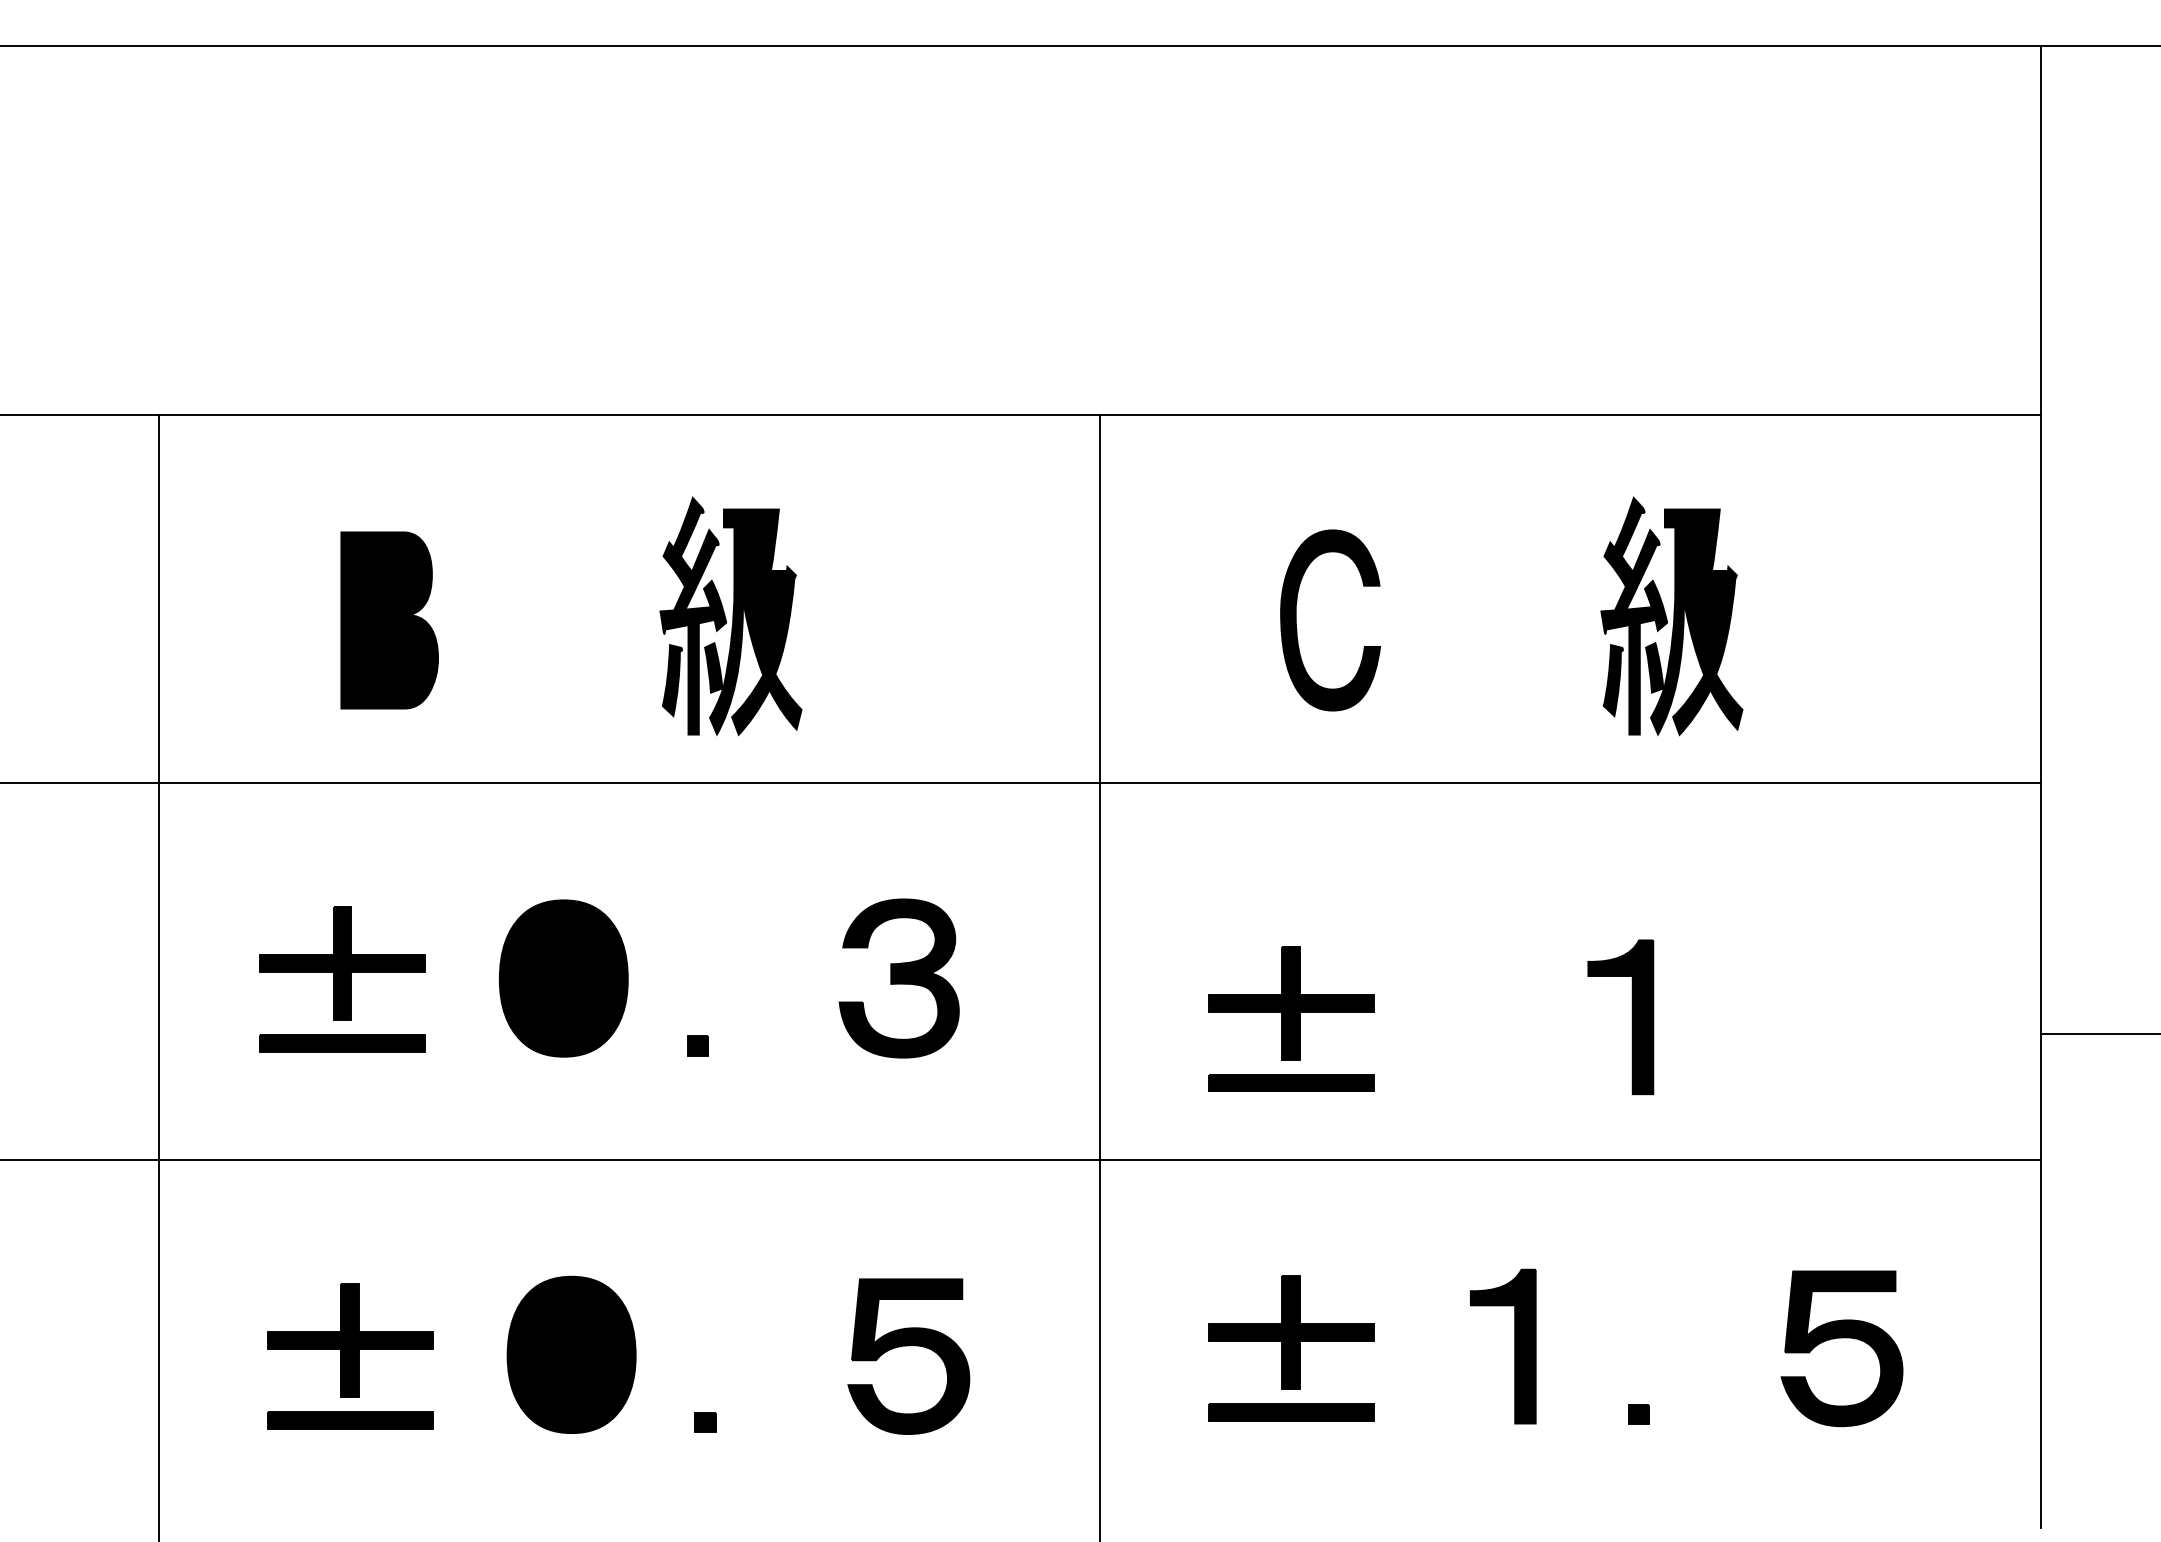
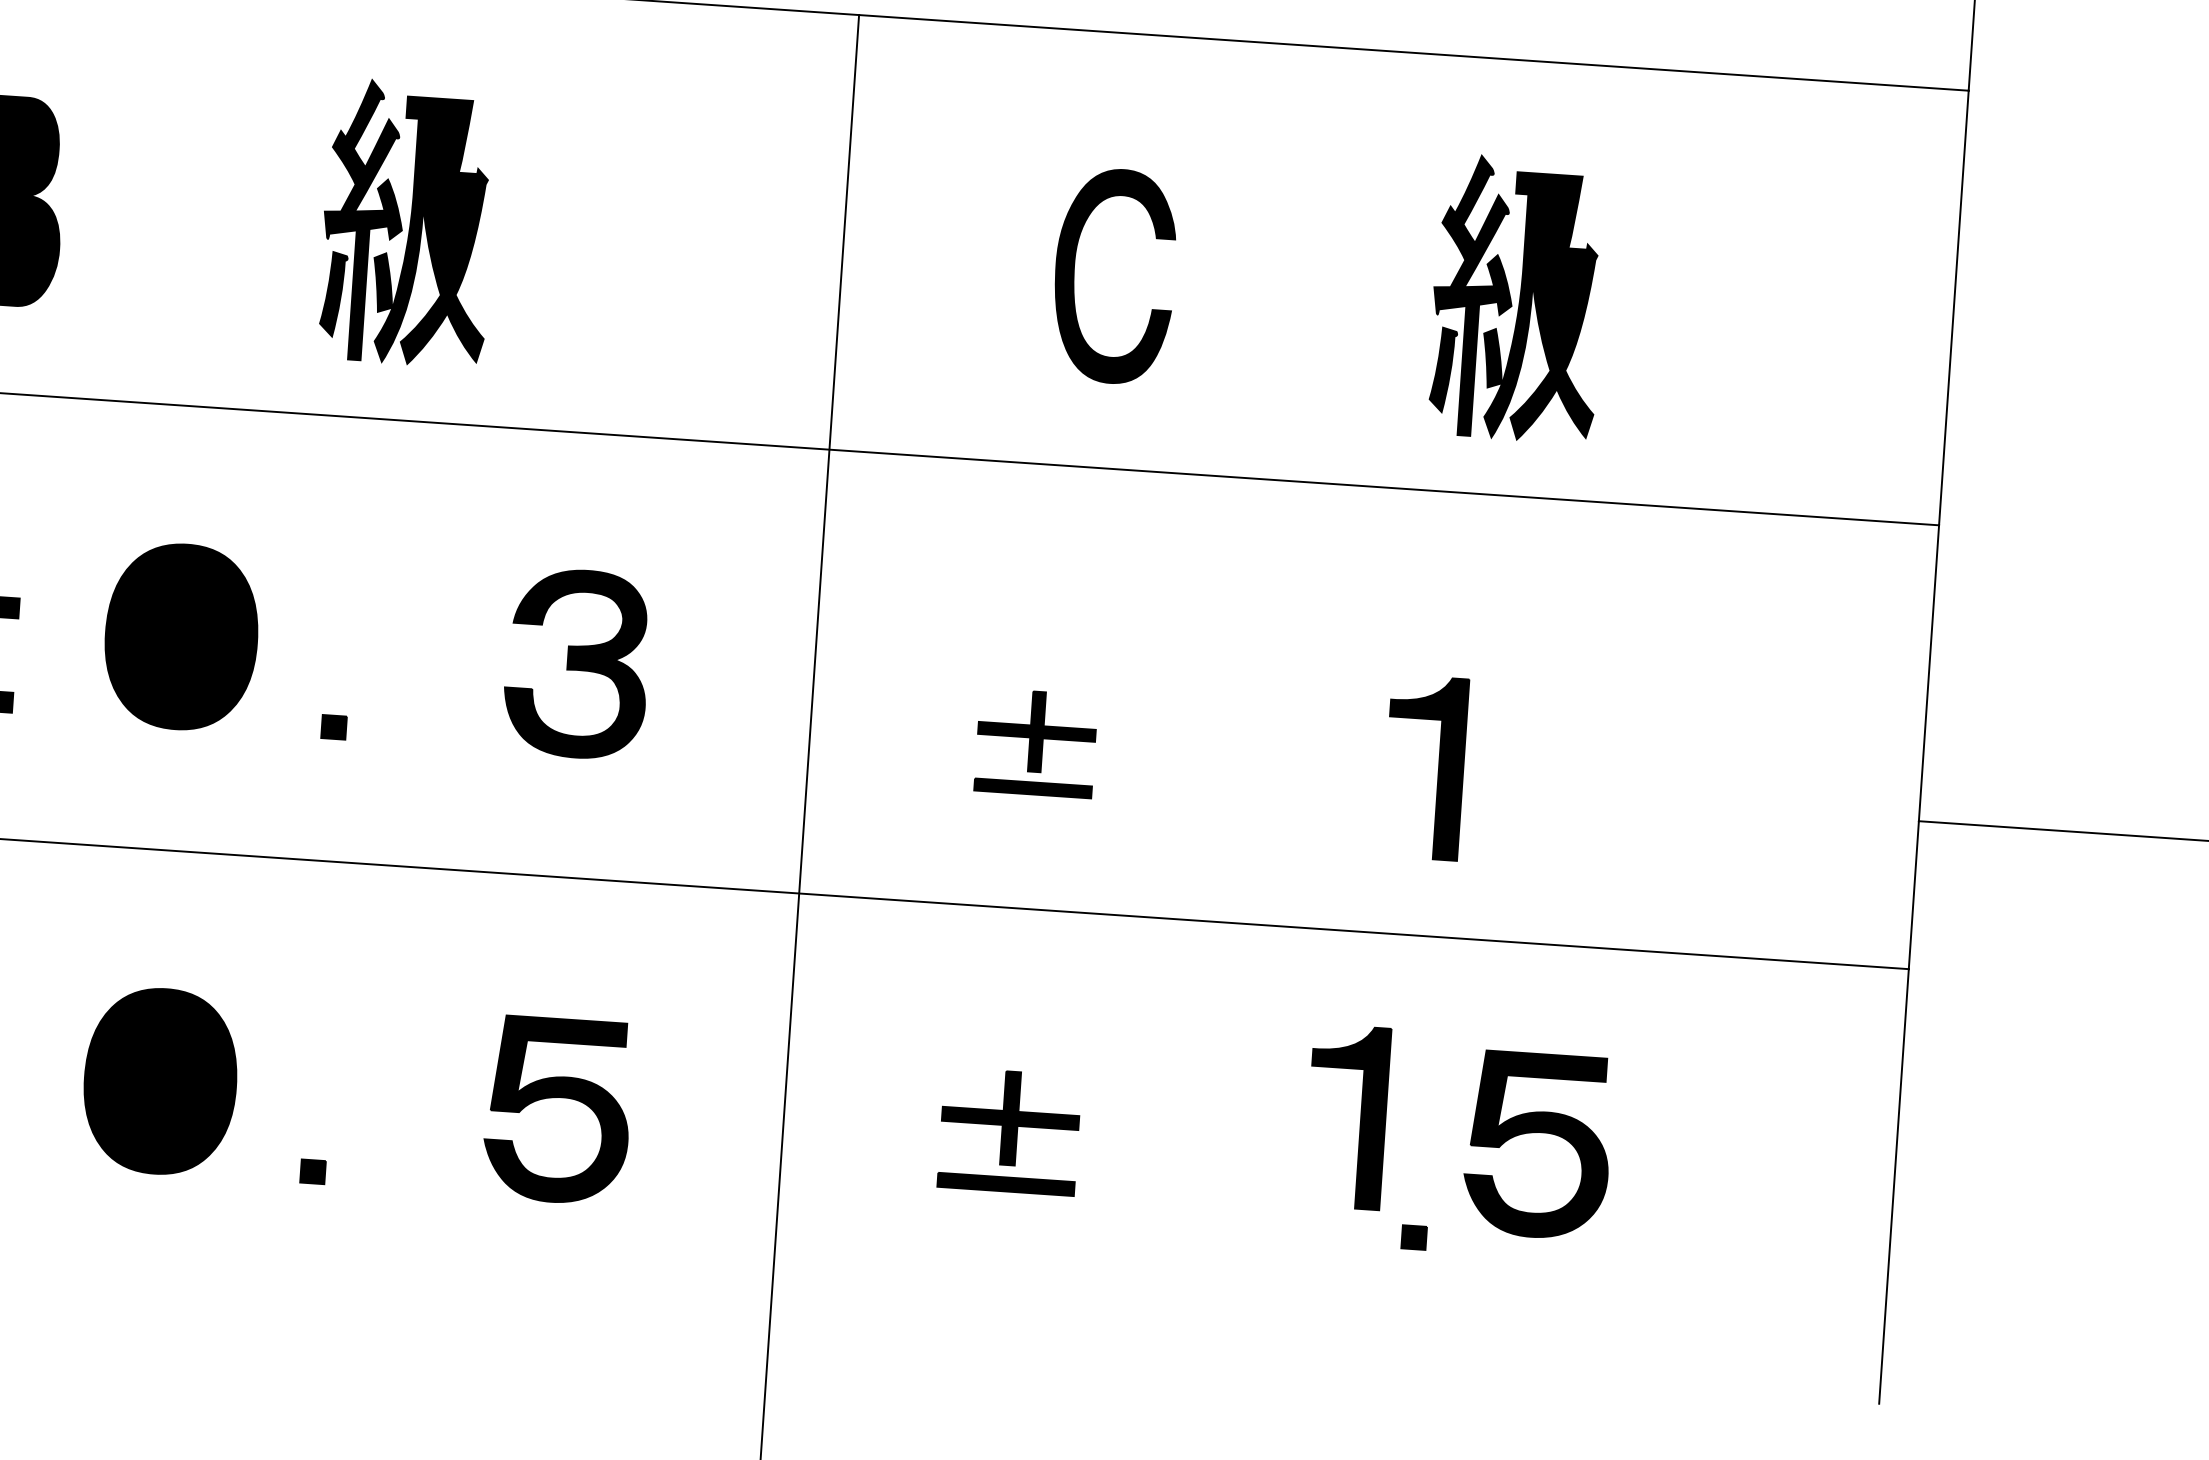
part: (1291, 1018) -> (1036, 742), size x0.6
part: (1841, 1338) -> (1538, 1133), moved
part: (1514, 1346) -> (1360, 1117), moved
part: (1291, 1348) -> (1009, 1131), size x0.7

